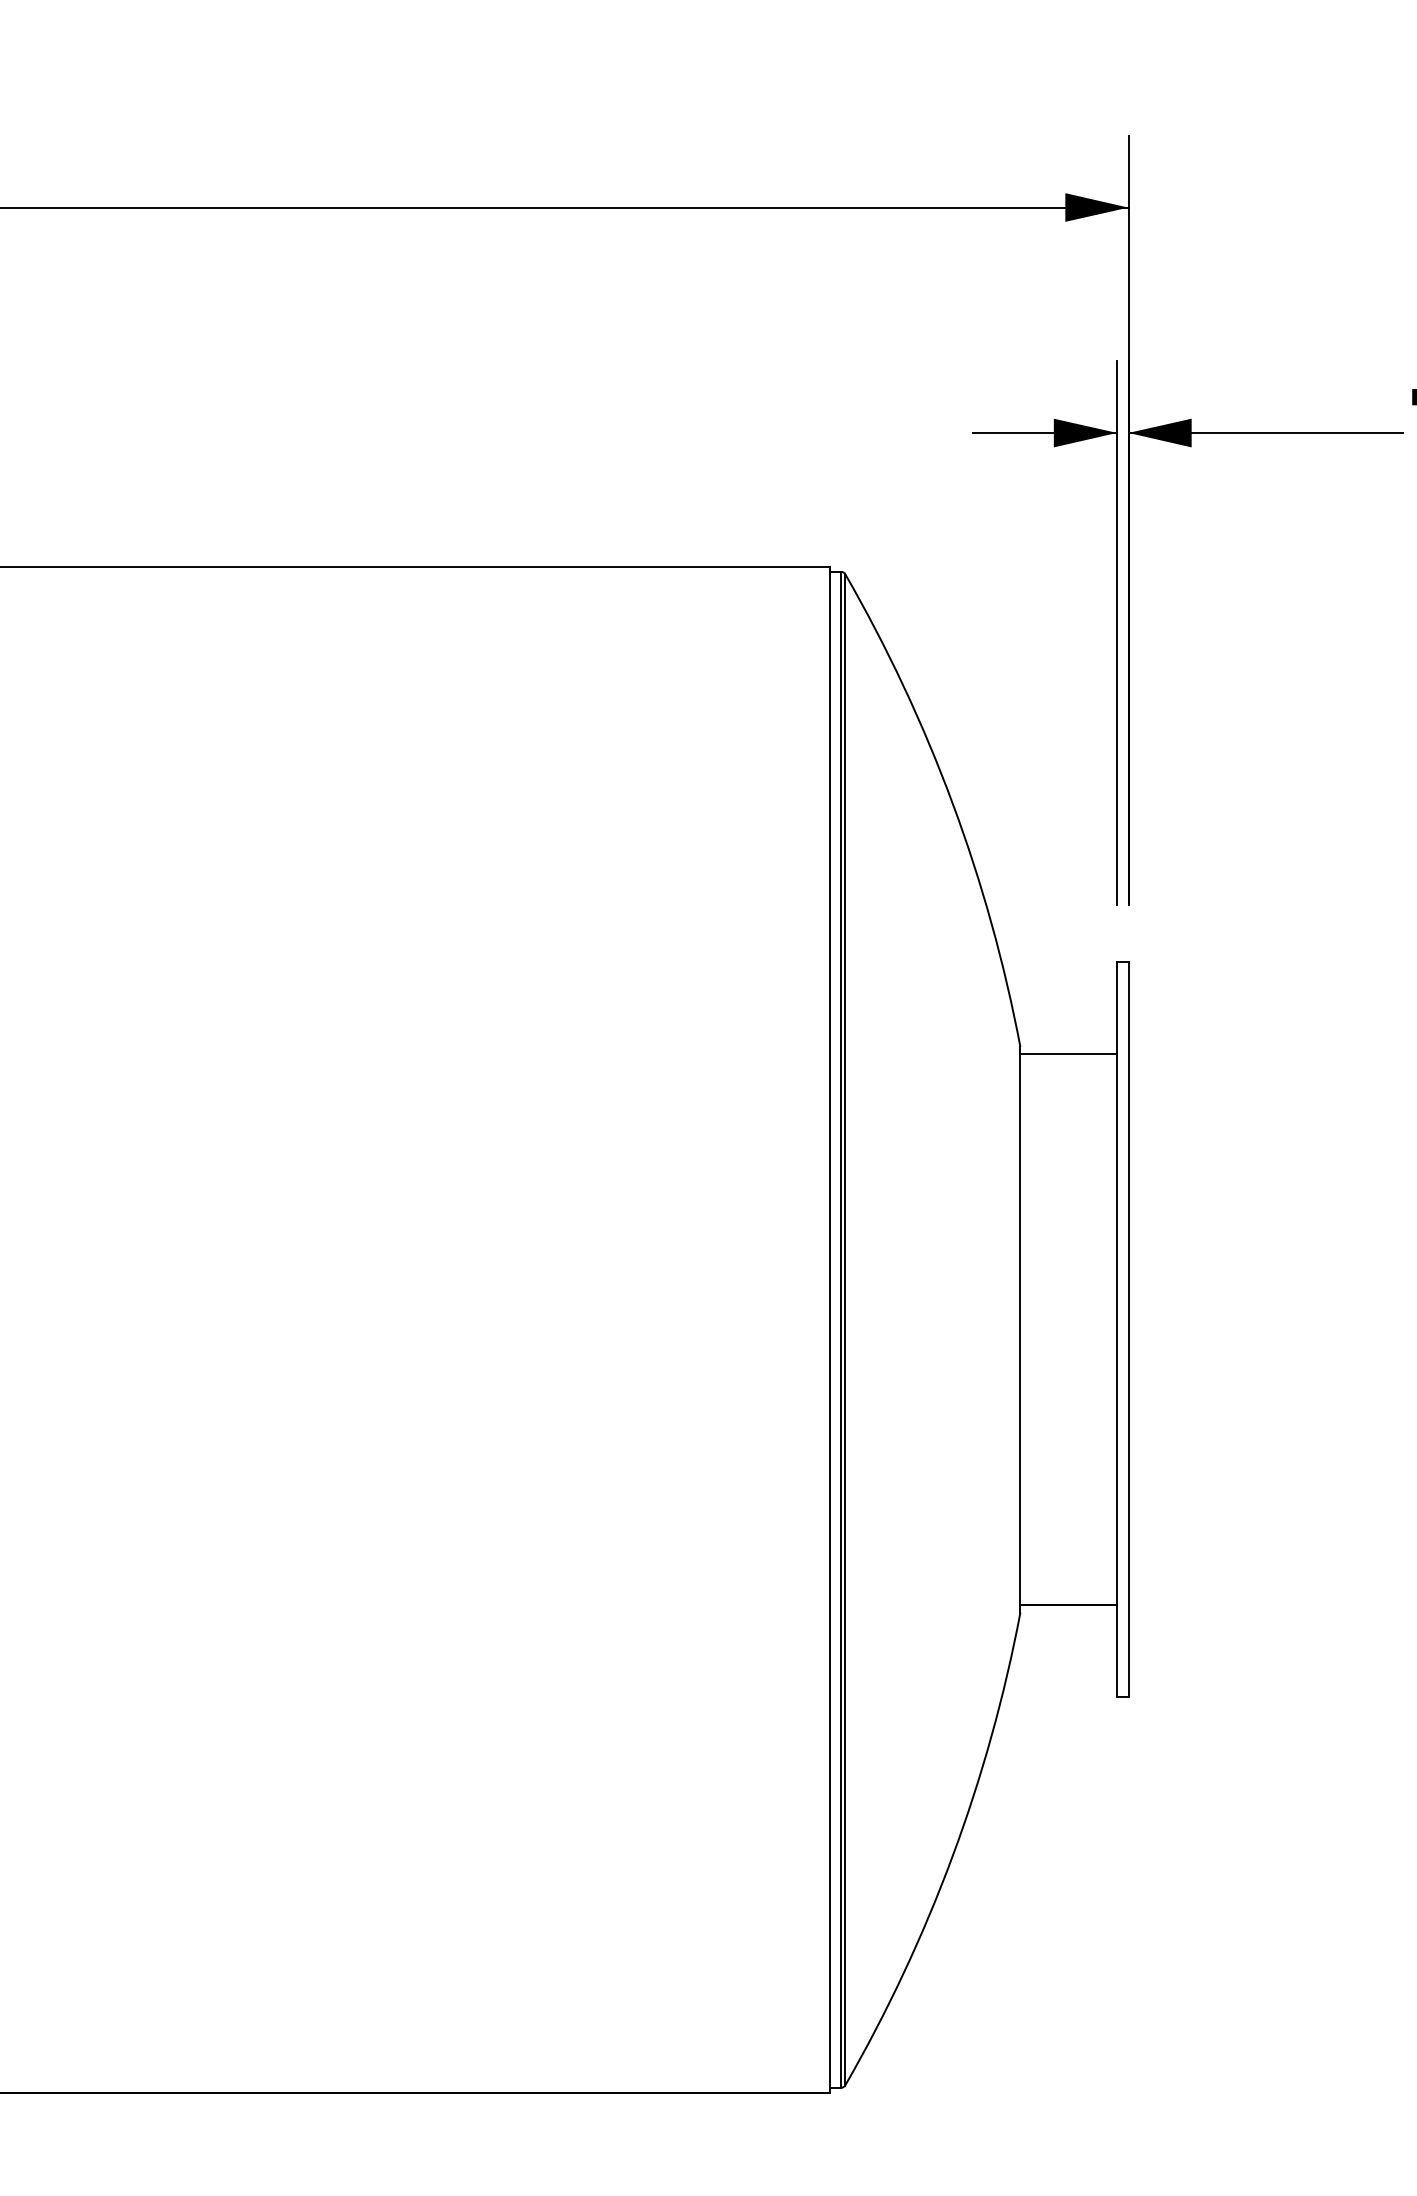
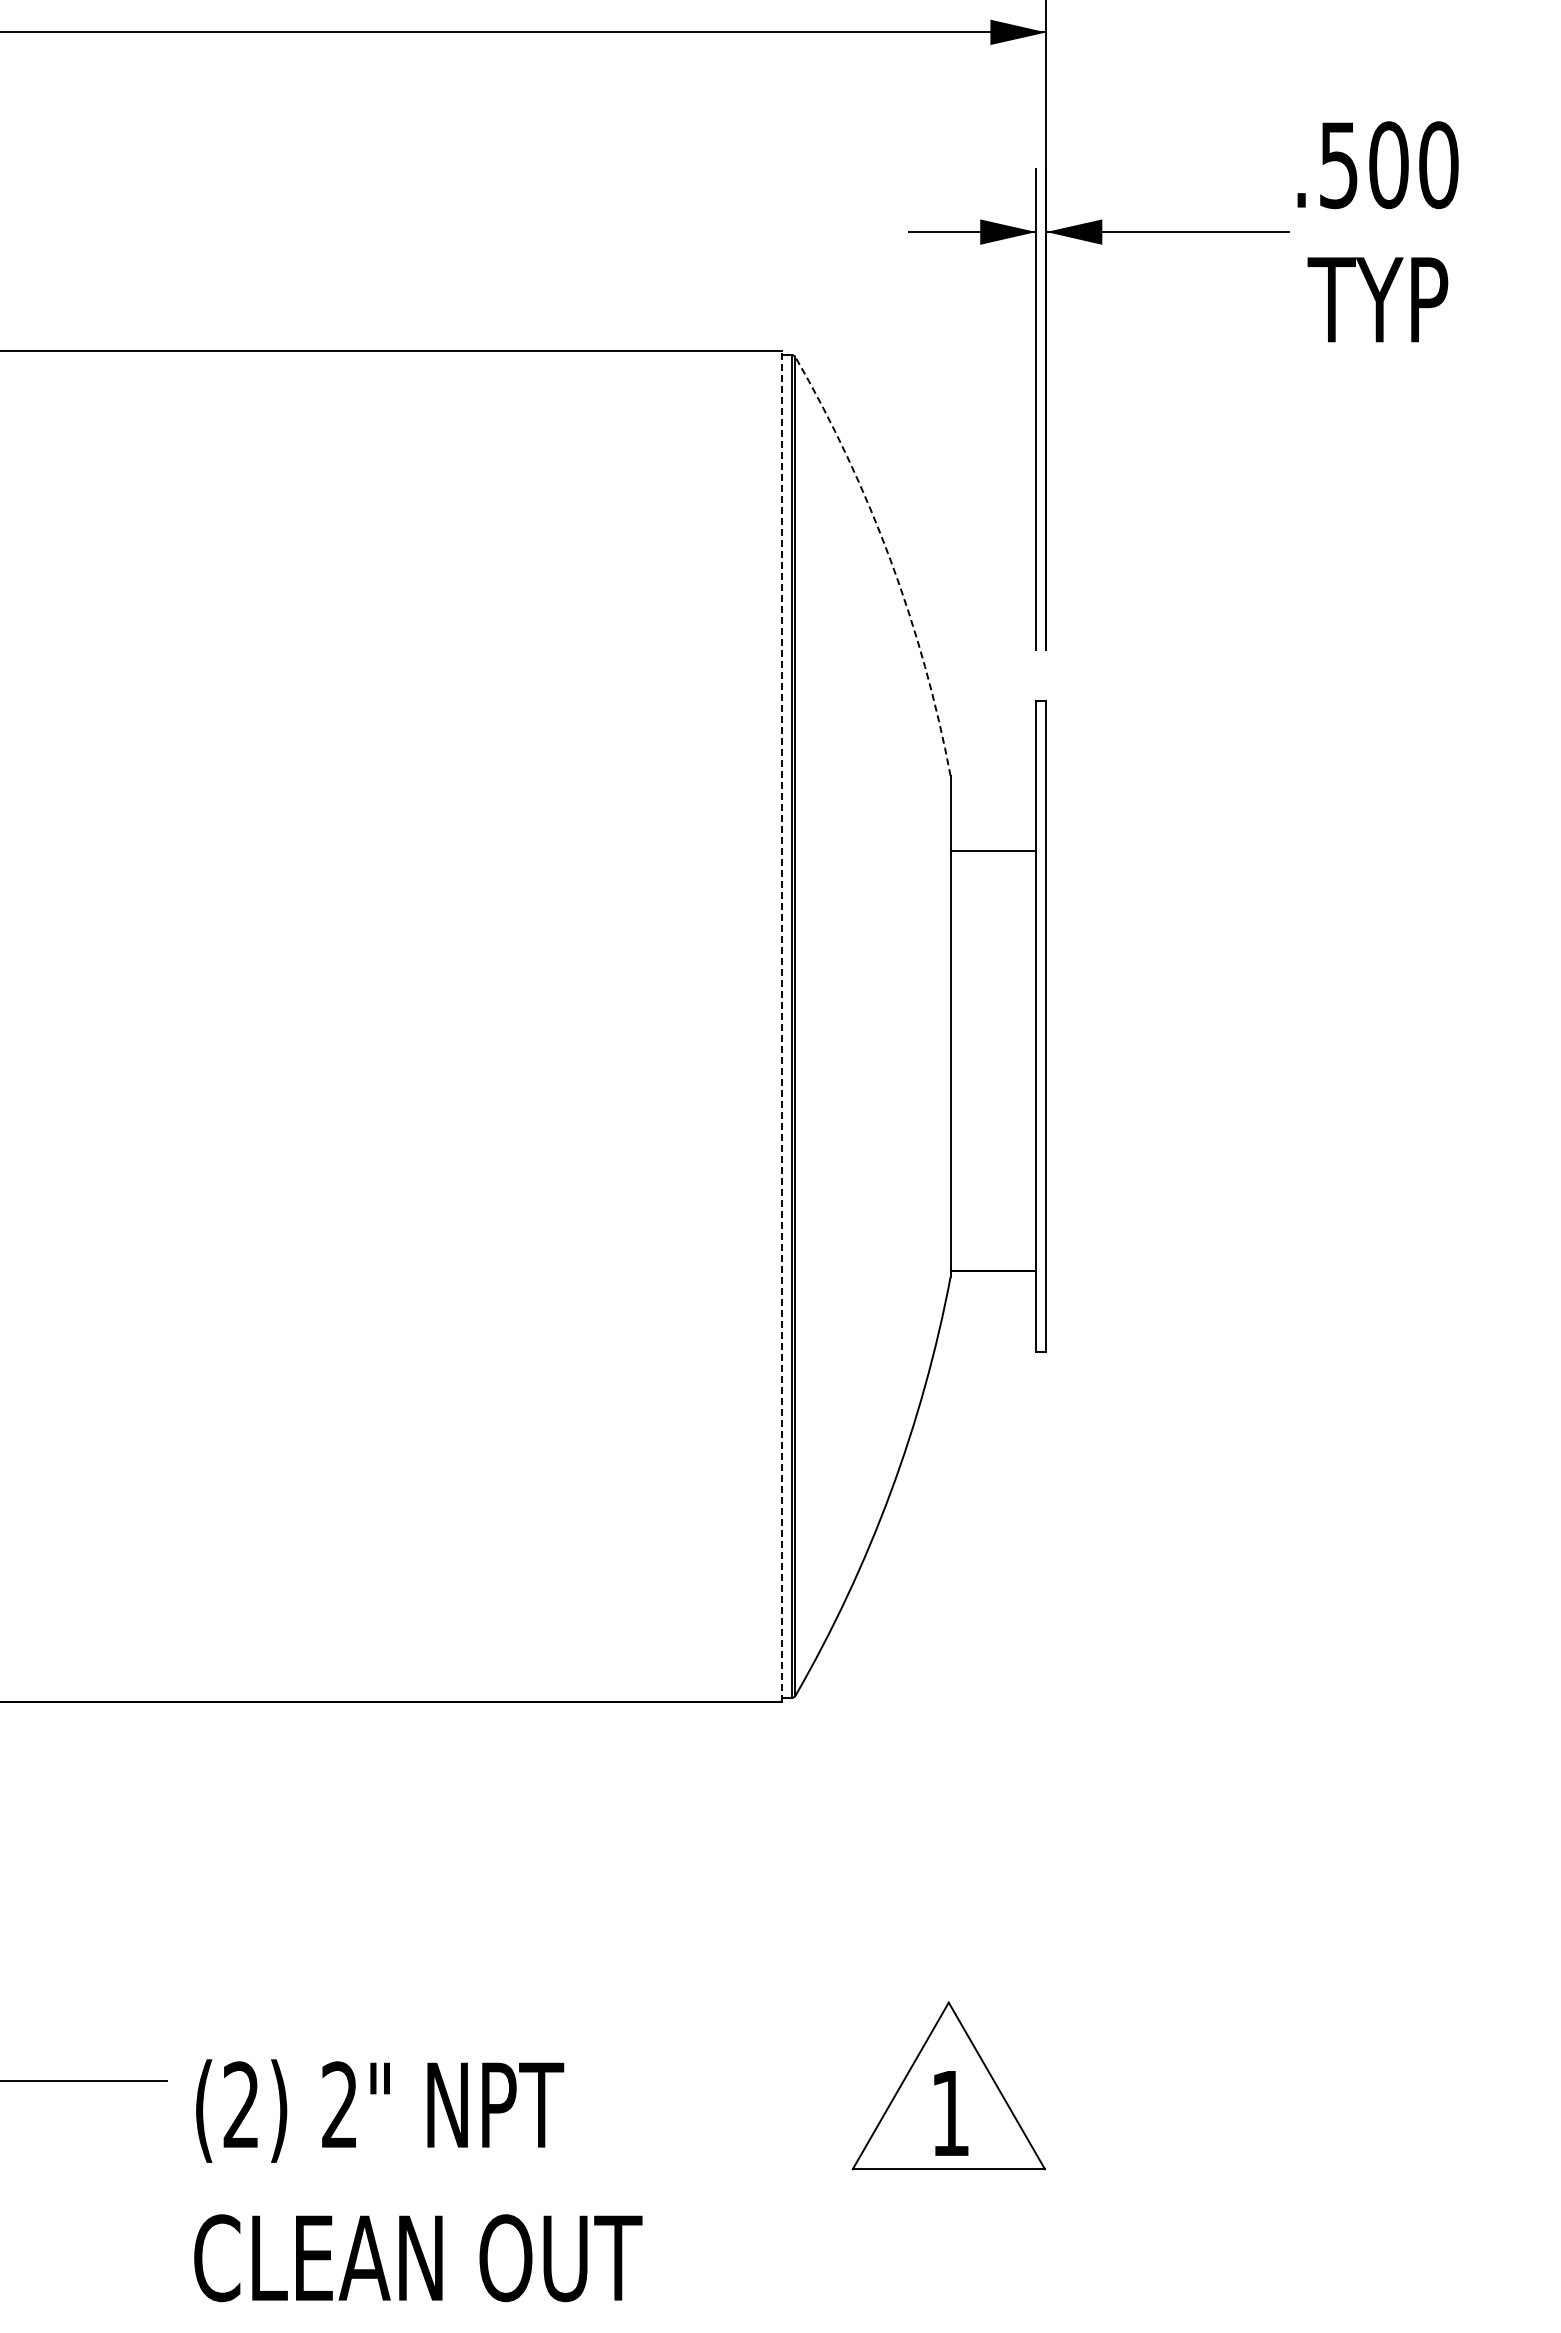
arc: (952, 803) -> (890, 560), solid -> dashed
line: (1068, 1054) -> (993, 851), moved
line: (829, 1329) -> (781, 1026), solid -> dashed

